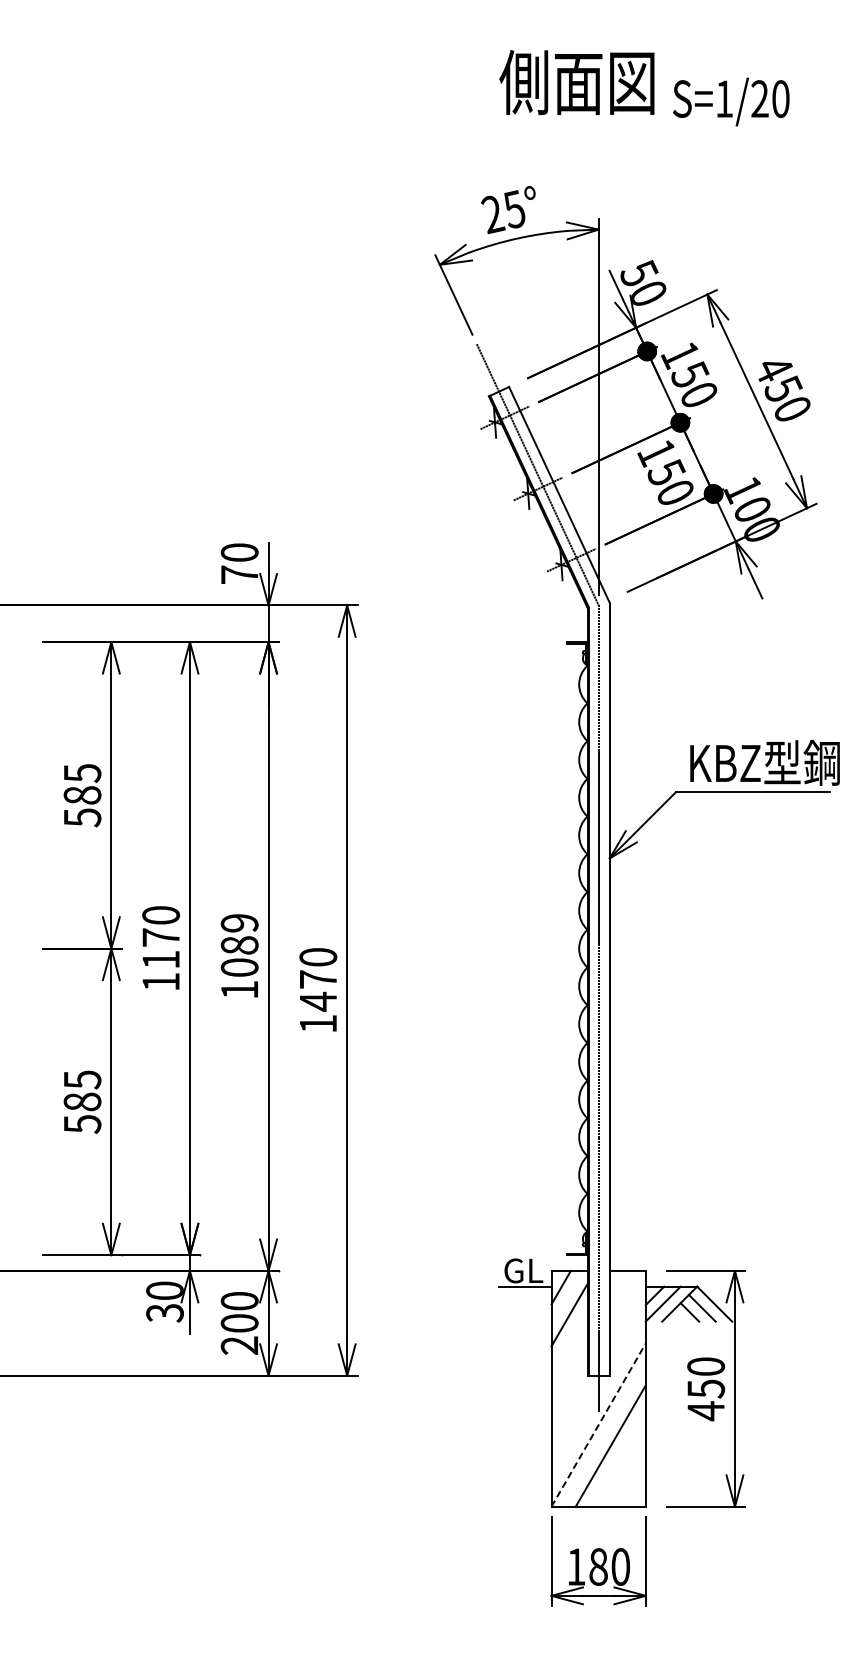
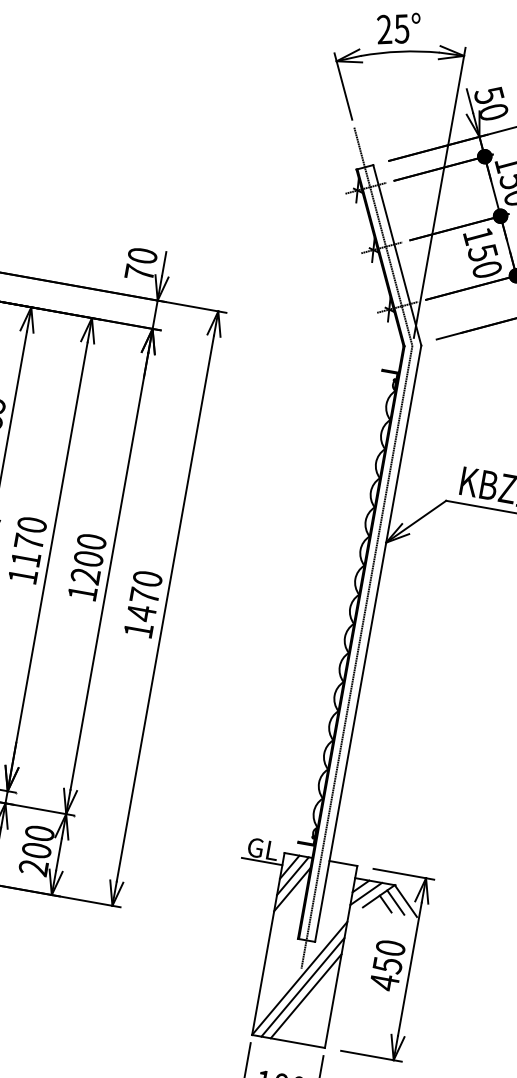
text: (239, 945) -> (88, 559), 1089 -> 1200
line: (566, 1297) -> (292, 875), added
line: (598, 1424) -> (299, 977), dashed -> solid
line: (604, 1435) -> (302, 987), added

